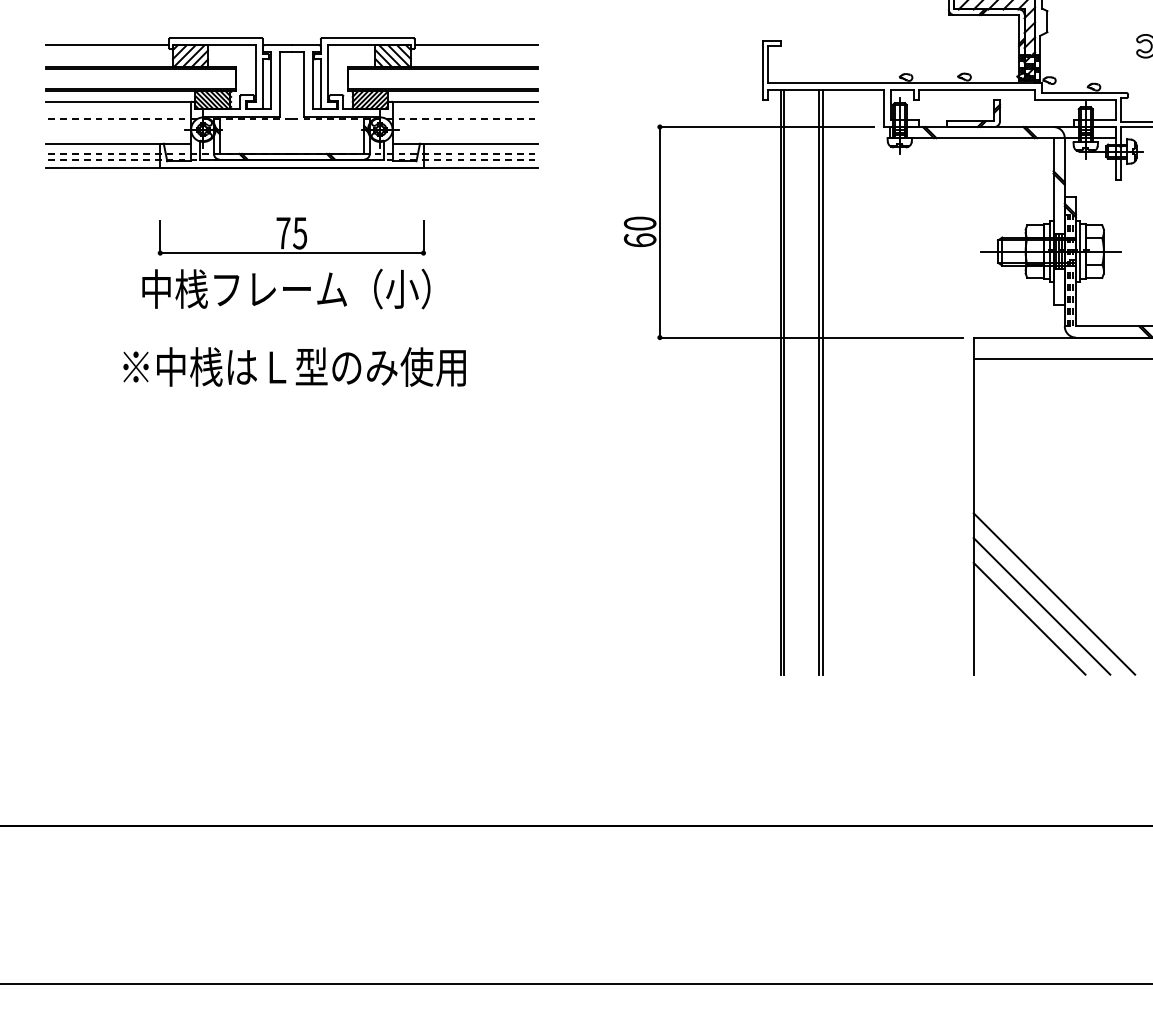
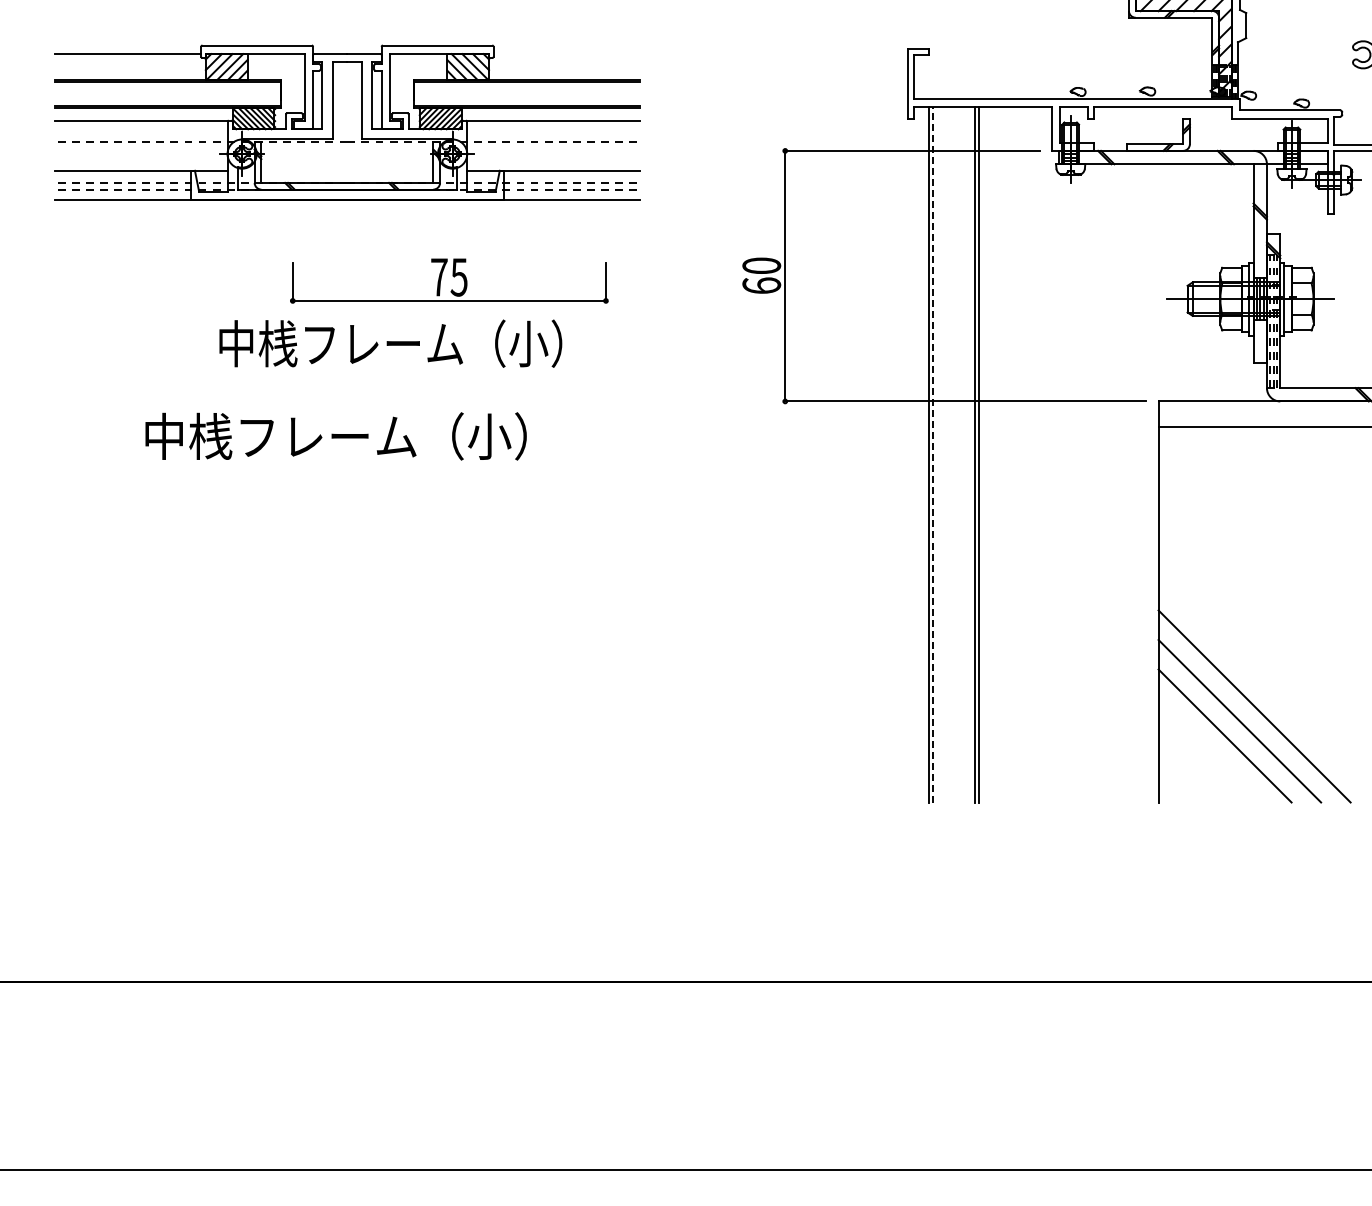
line: (476, 45) -> (566, 53), removed
part: (291, 235) -> (449, 280), moved
text: (286, 288) -> (390, 343), moved
text: (293, 367) -> (349, 436), ※中桟はＬ型のみ使用 -> 中桟フレーム（小）
line: (784, 382) -> (933, 454), solid -> dashed

